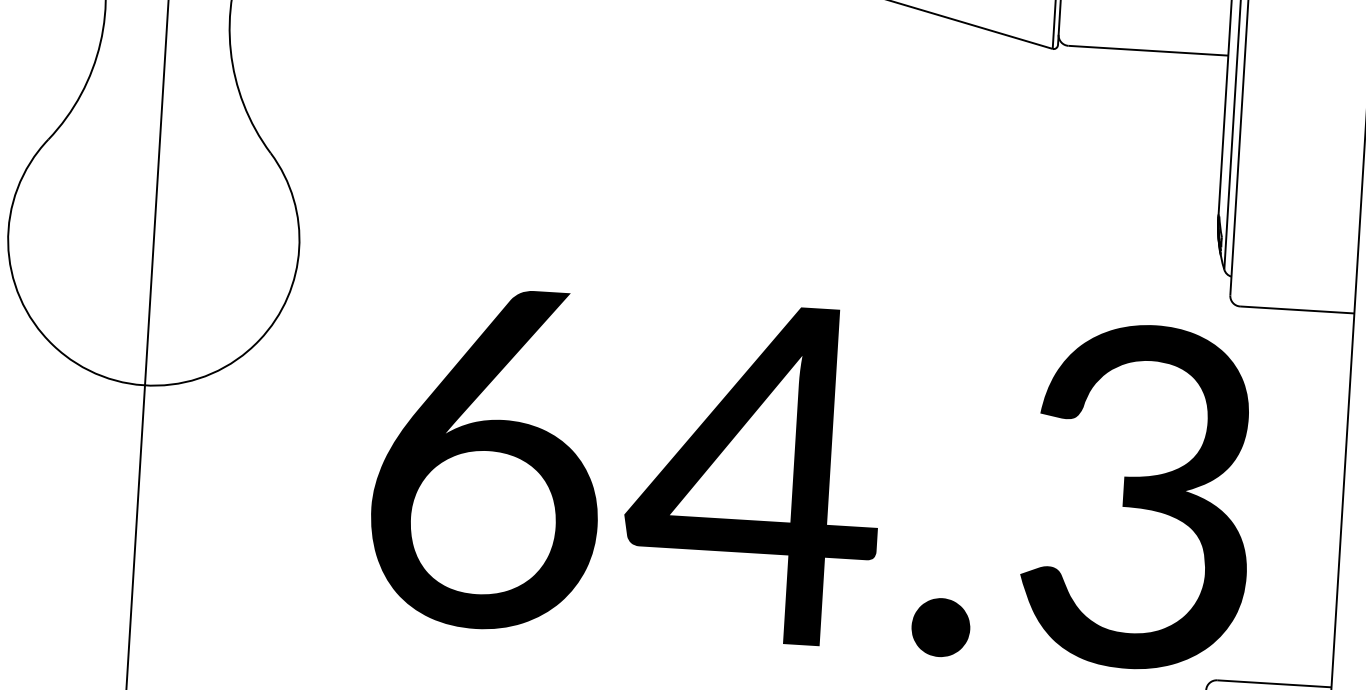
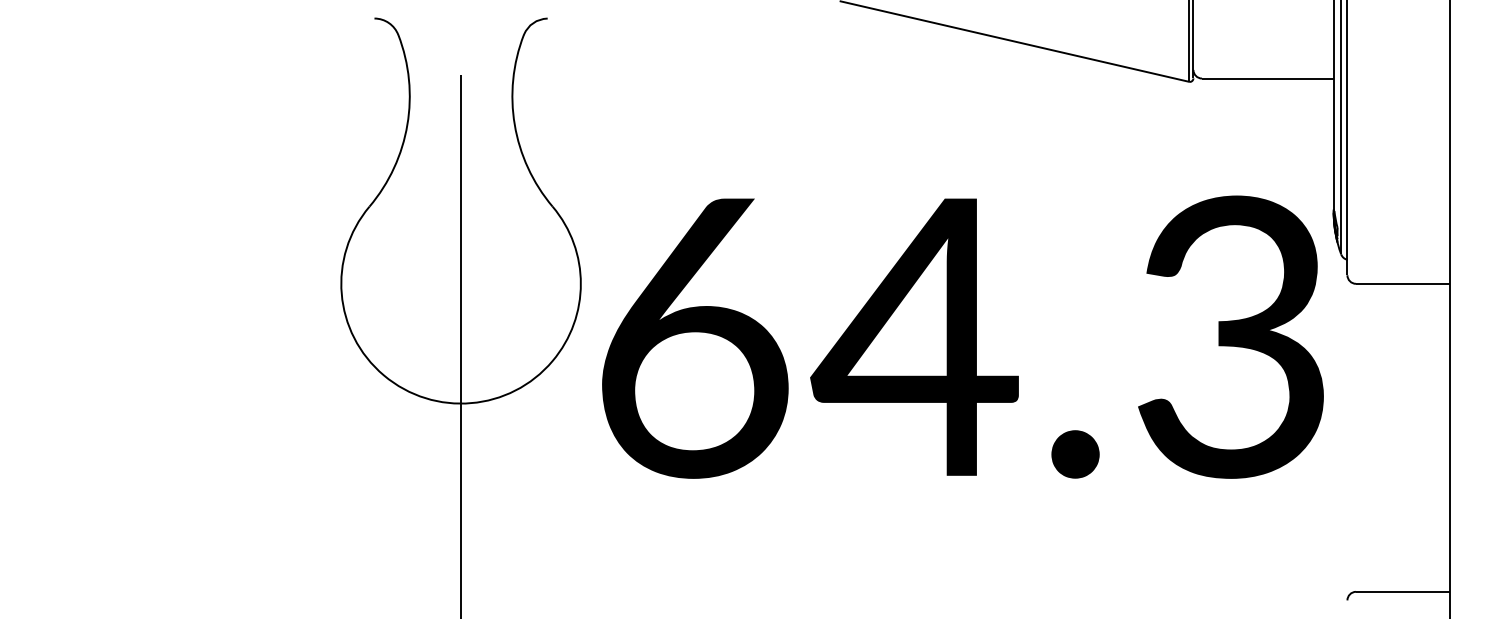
text: (812, 476) -> (962, 336), moved

